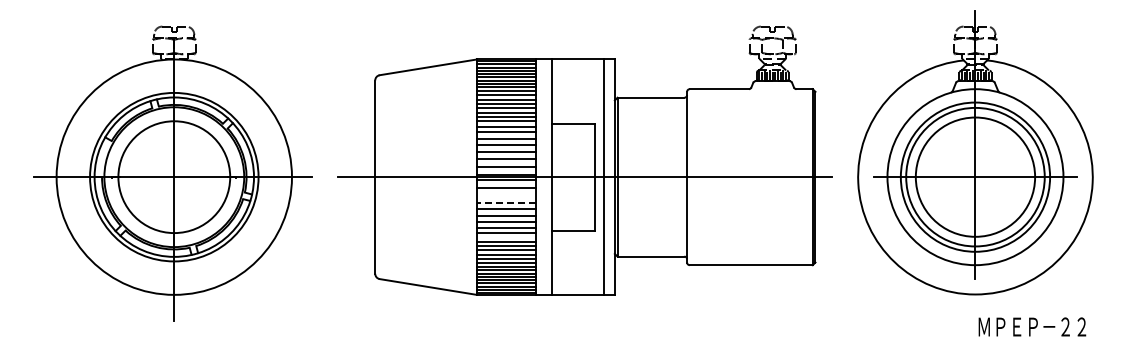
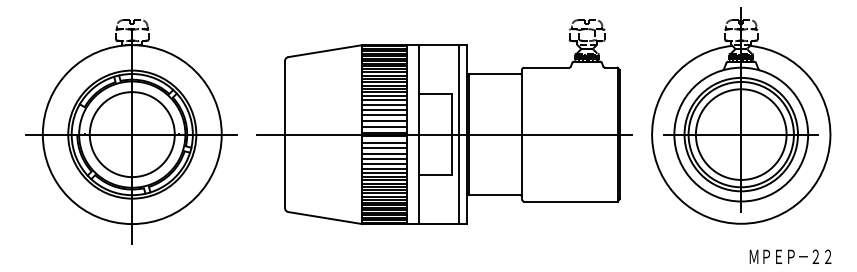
line: (505, 195) -> (384, 148), added
line: (505, 202) -> (384, 153), dashed -> solid
line: (505, 237) -> (384, 180), added
text: (1032, 326) -> (790, 256), moved

